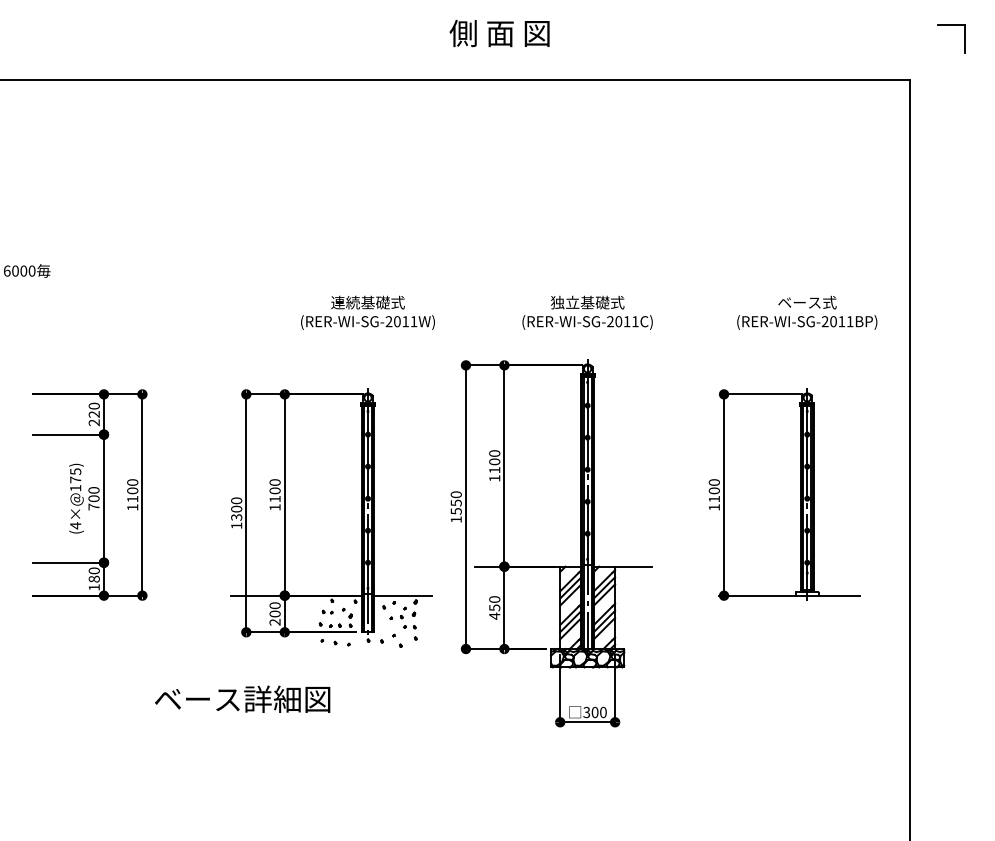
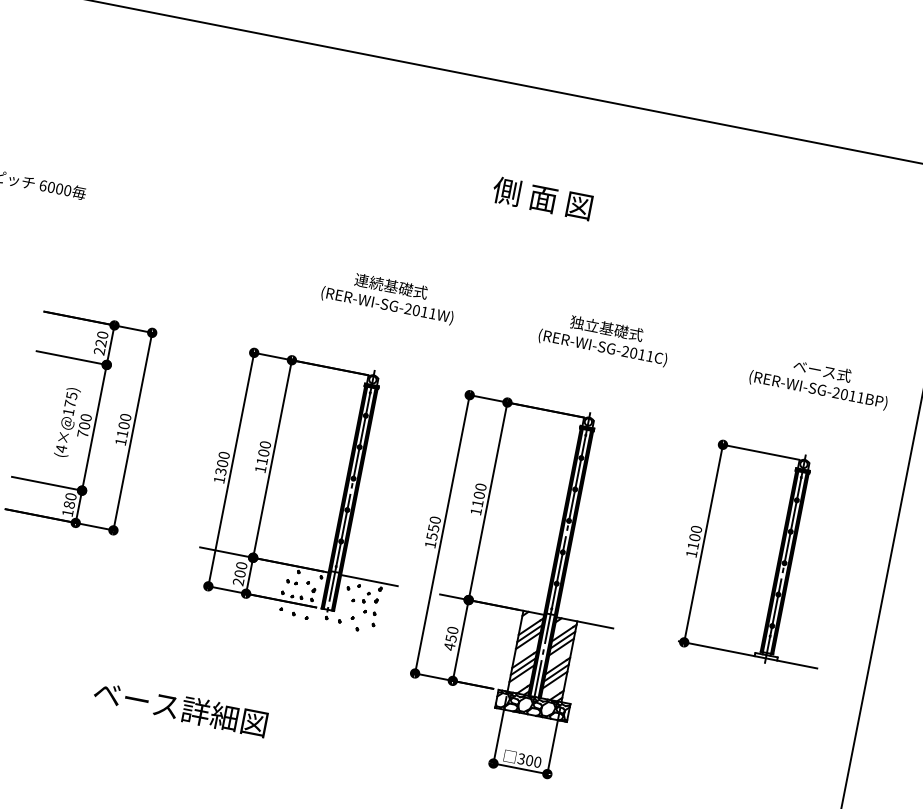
text: (499, 33) -> (542, 198), moved
part: (551, 543) -> (519, 586), moved
text: (242, 698) -> (180, 707), moved

